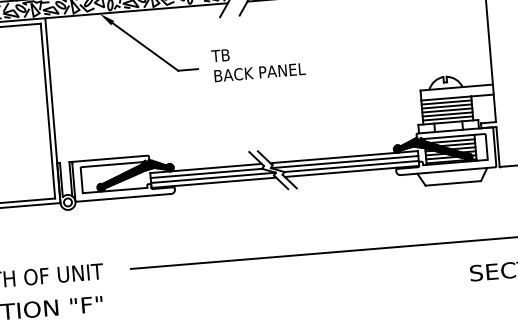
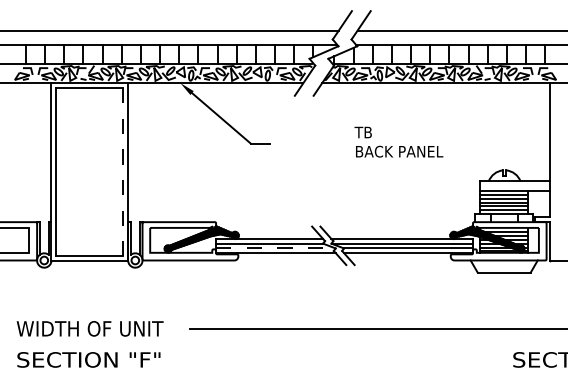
text: (258, 62) -> (398, 141), moved
line: (48, 110) -> (123, 171), solid -> dashed
line: (212, 177) -> (275, 248), solid -> dashed

